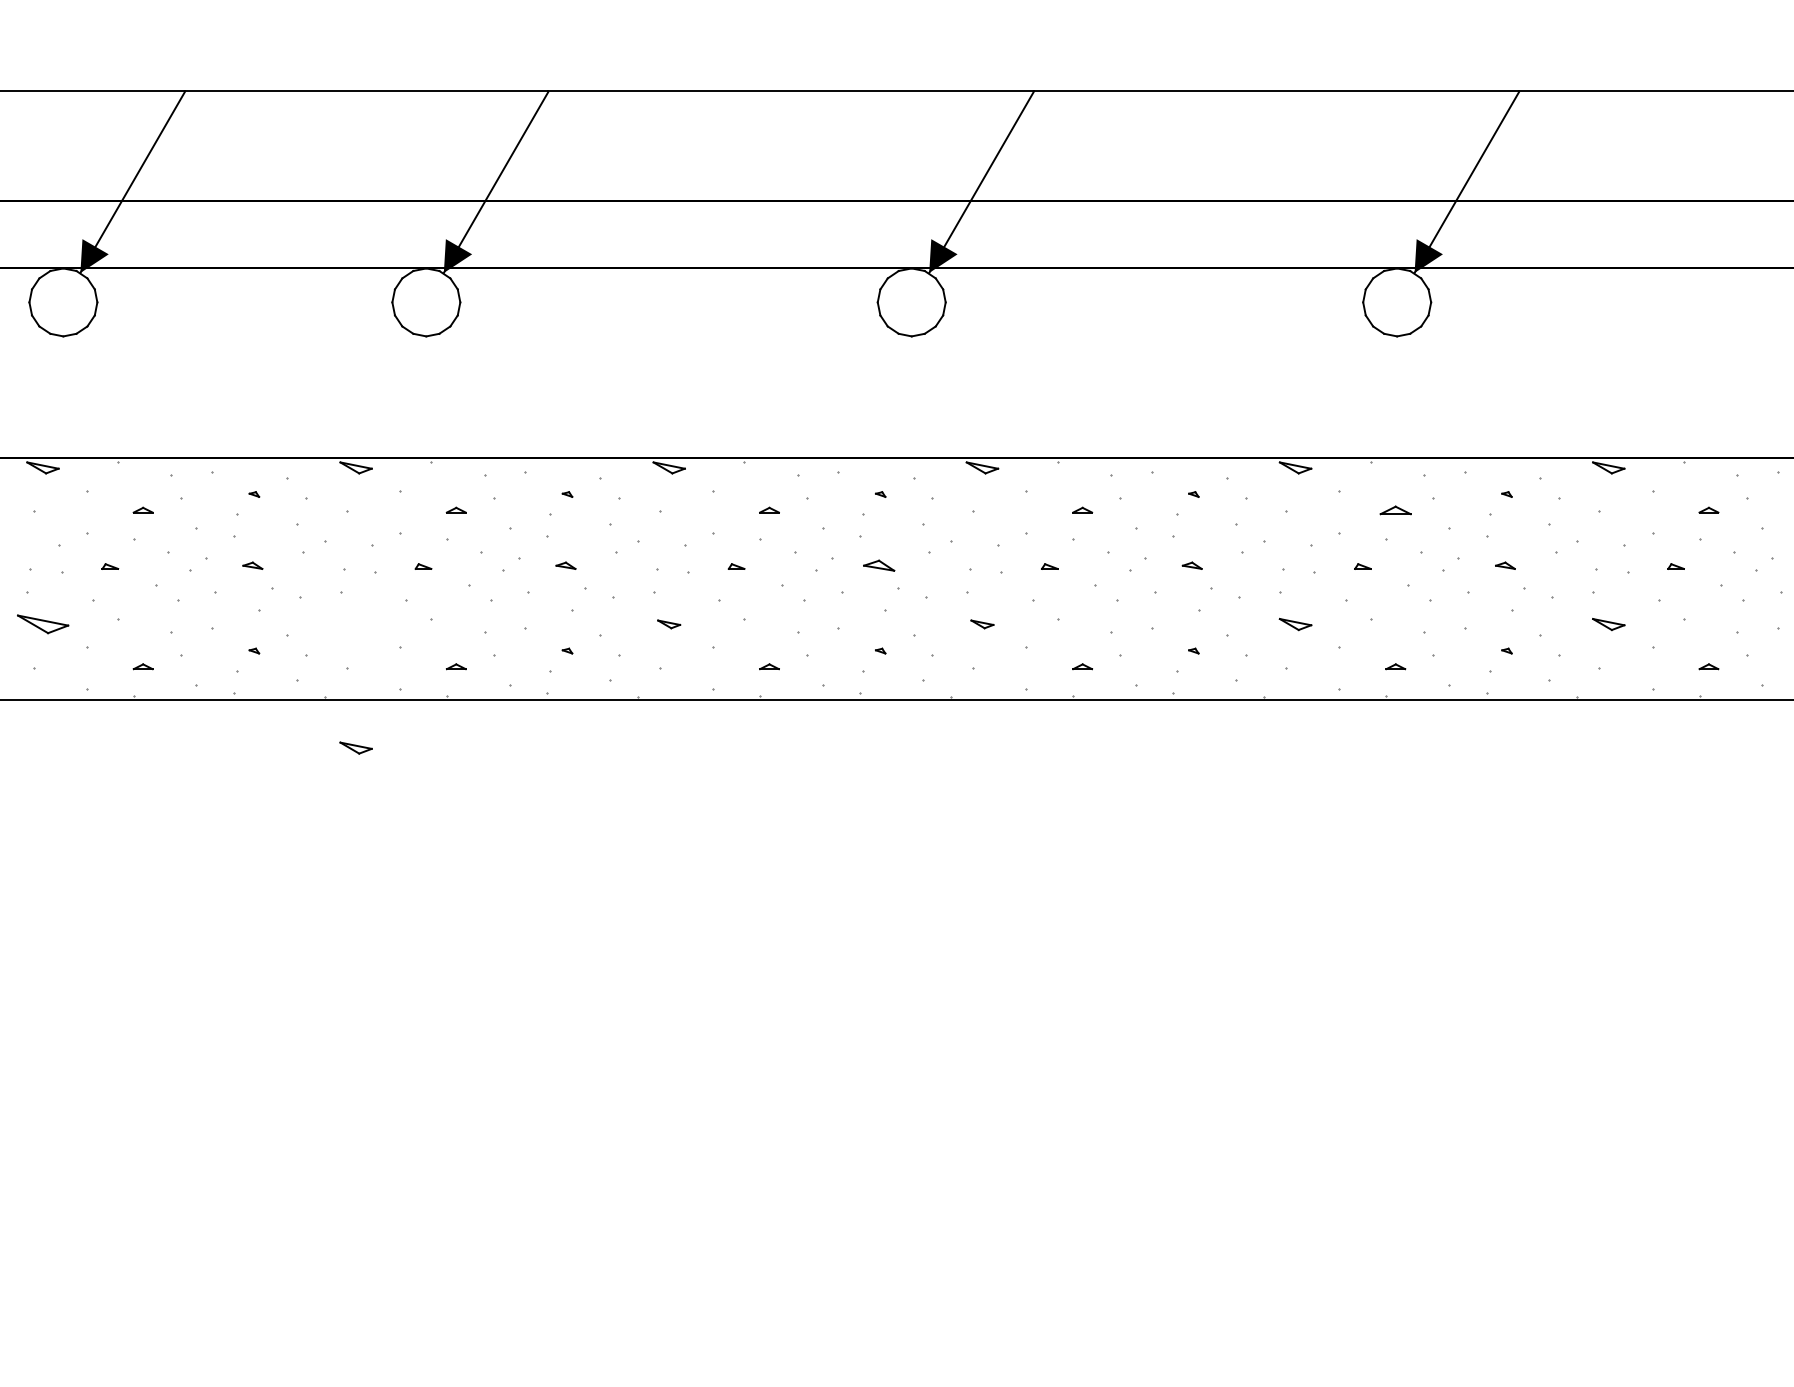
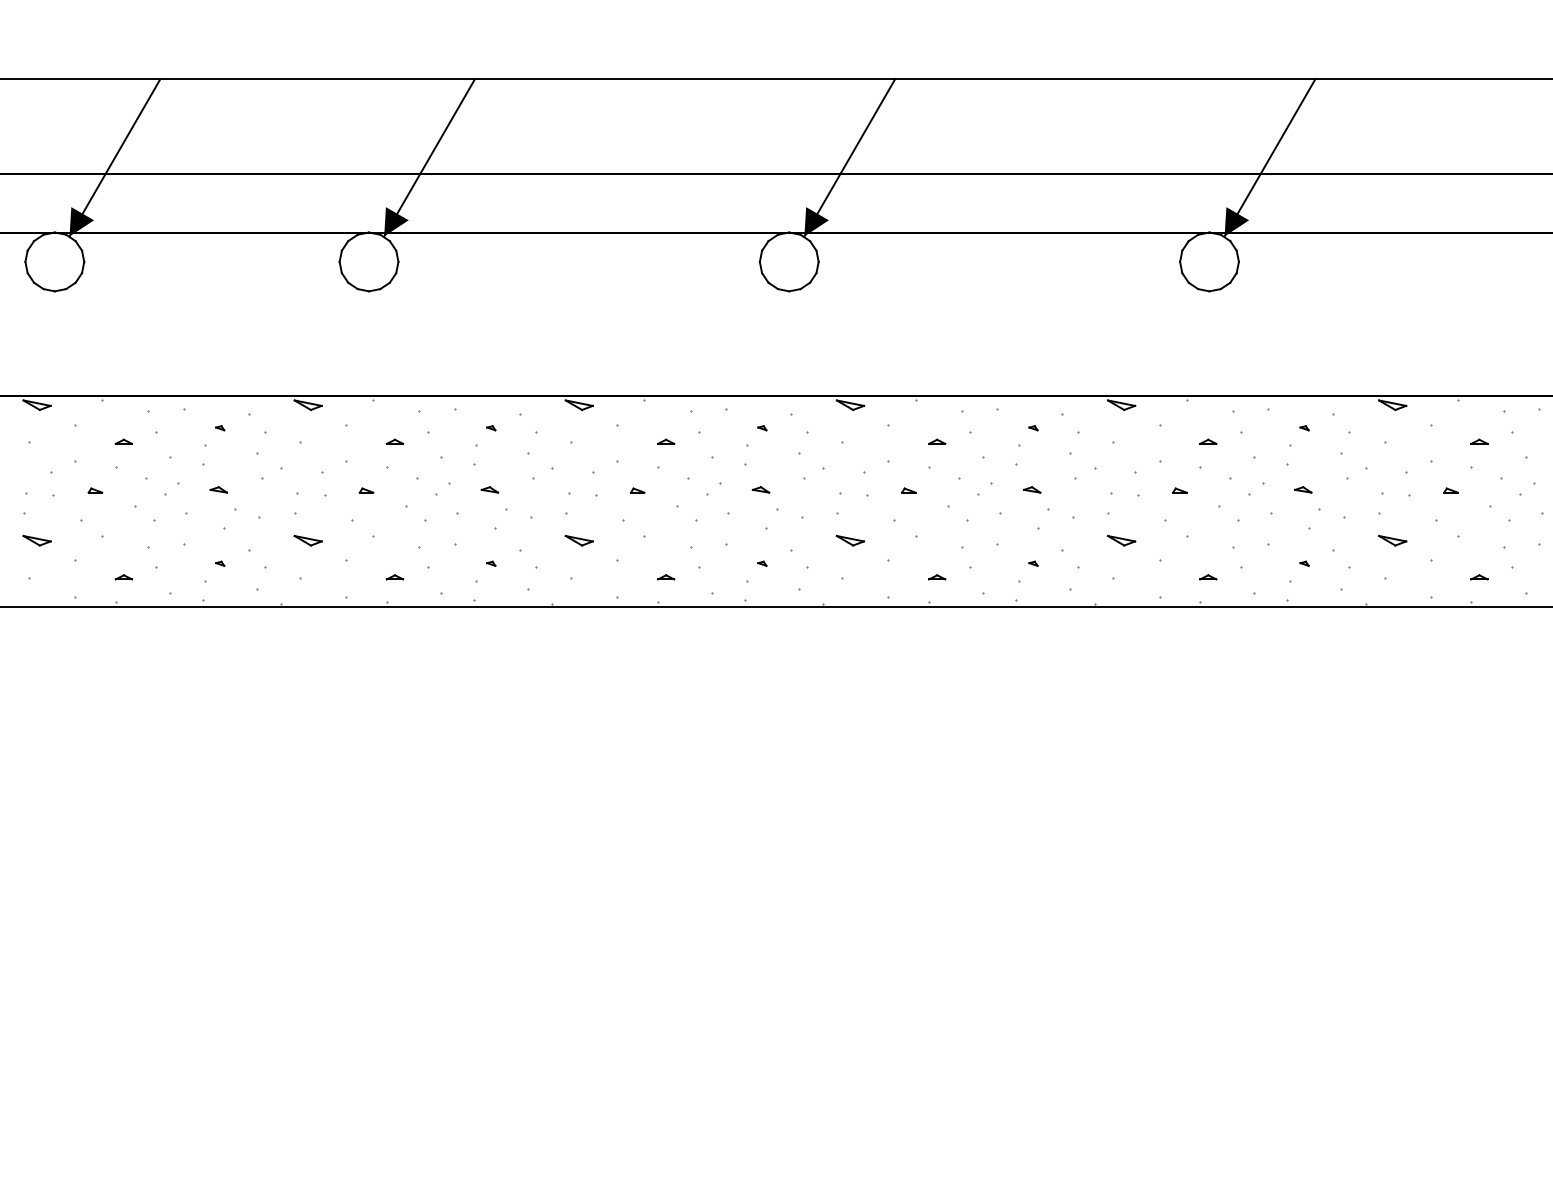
part: (1396, 509) -> (1208, 441), size x0.62
part: (878, 565) -> (760, 489), size x0.62
part: (42, 624) -> (36, 540), size x0.62
part: (668, 624) -> (578, 540), size x1.43
part: (982, 624) -> (850, 540), size x1.43
part: (355, 747) -> (307, 540), moved

